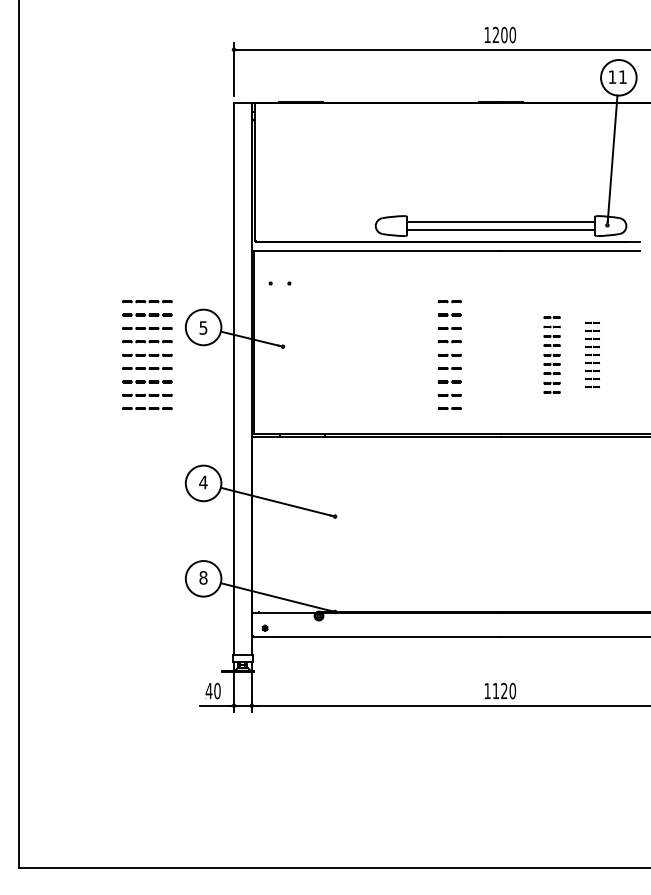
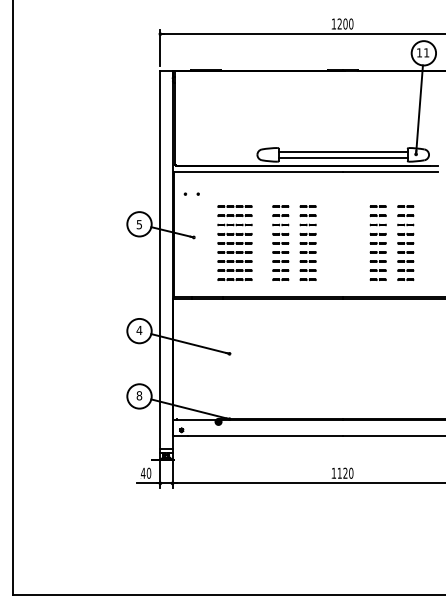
part: (146, 354) -> (234, 242), moved
part: (409, 354) -> (280, 242), added
part: (551, 354) -> (377, 242), size x1.43
part: (591, 354) -> (405, 242), size x1.67

